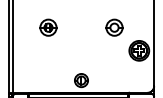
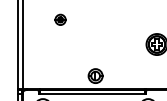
part: (48, 27) -> (60, 19), size x0.6
part: (114, 27) -> (130, 19), removed

